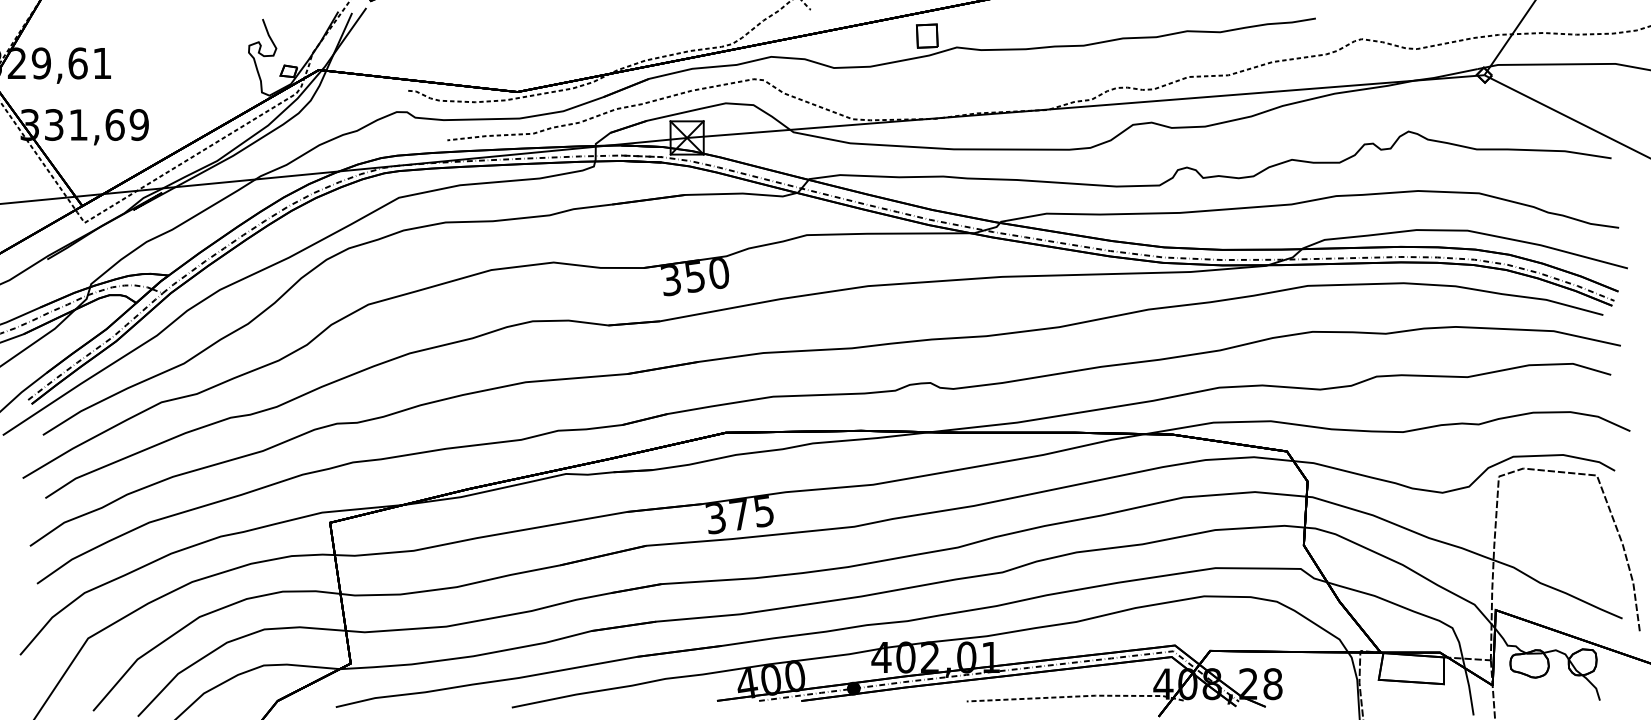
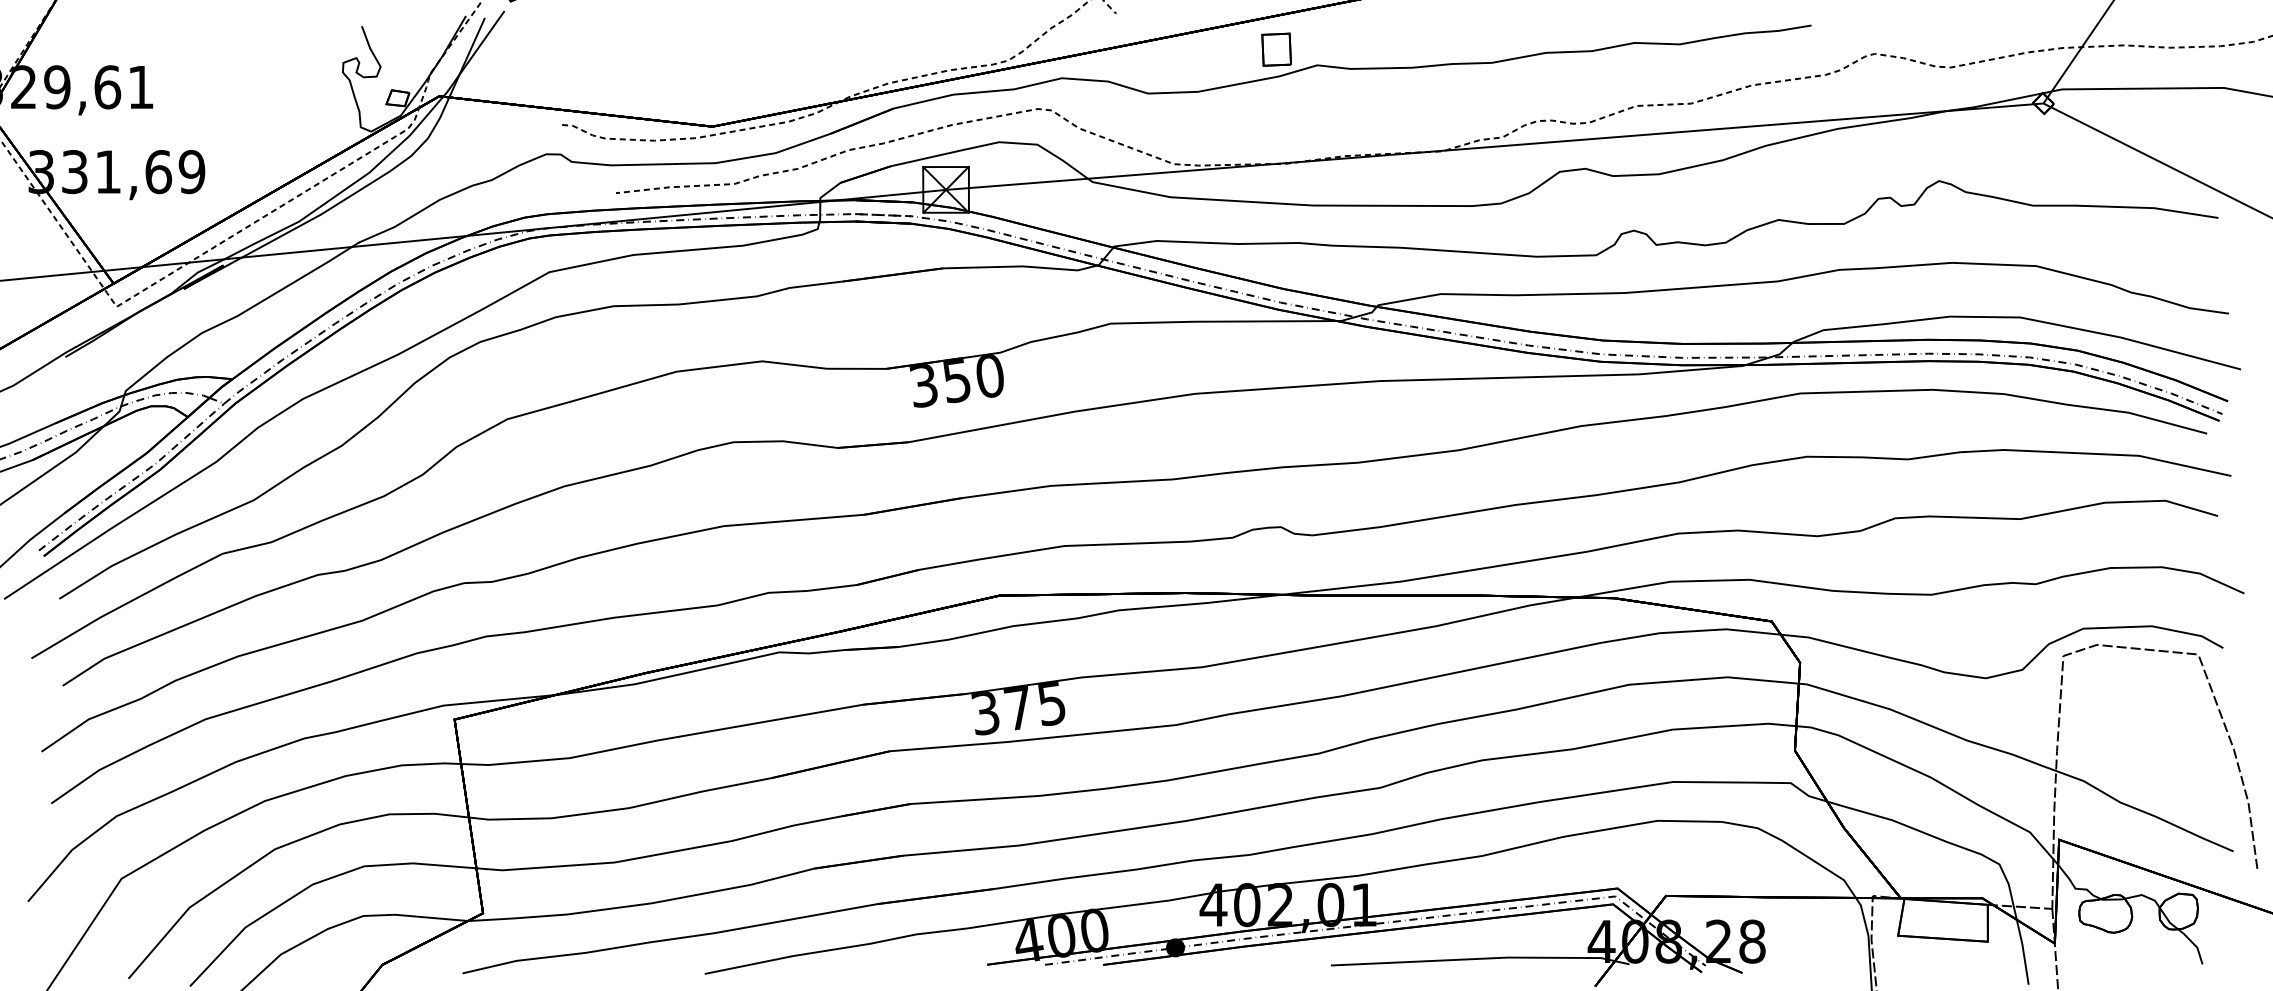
line: (1076, 696) -> (1482, 958), dashed -> solid

